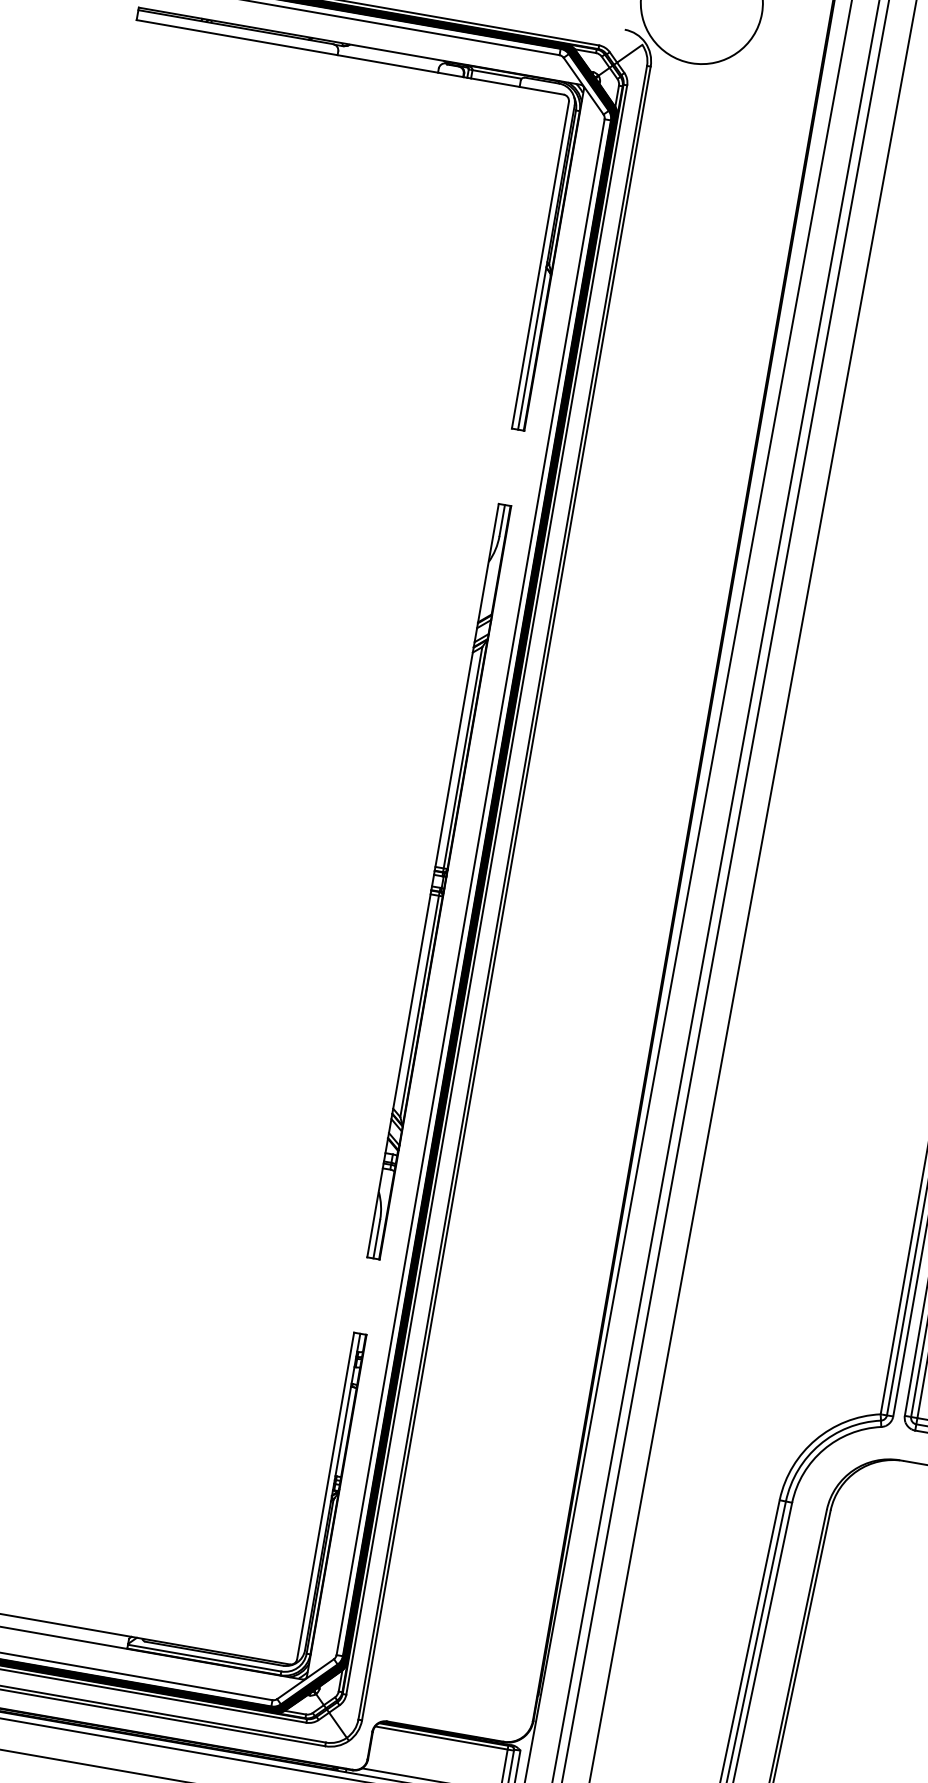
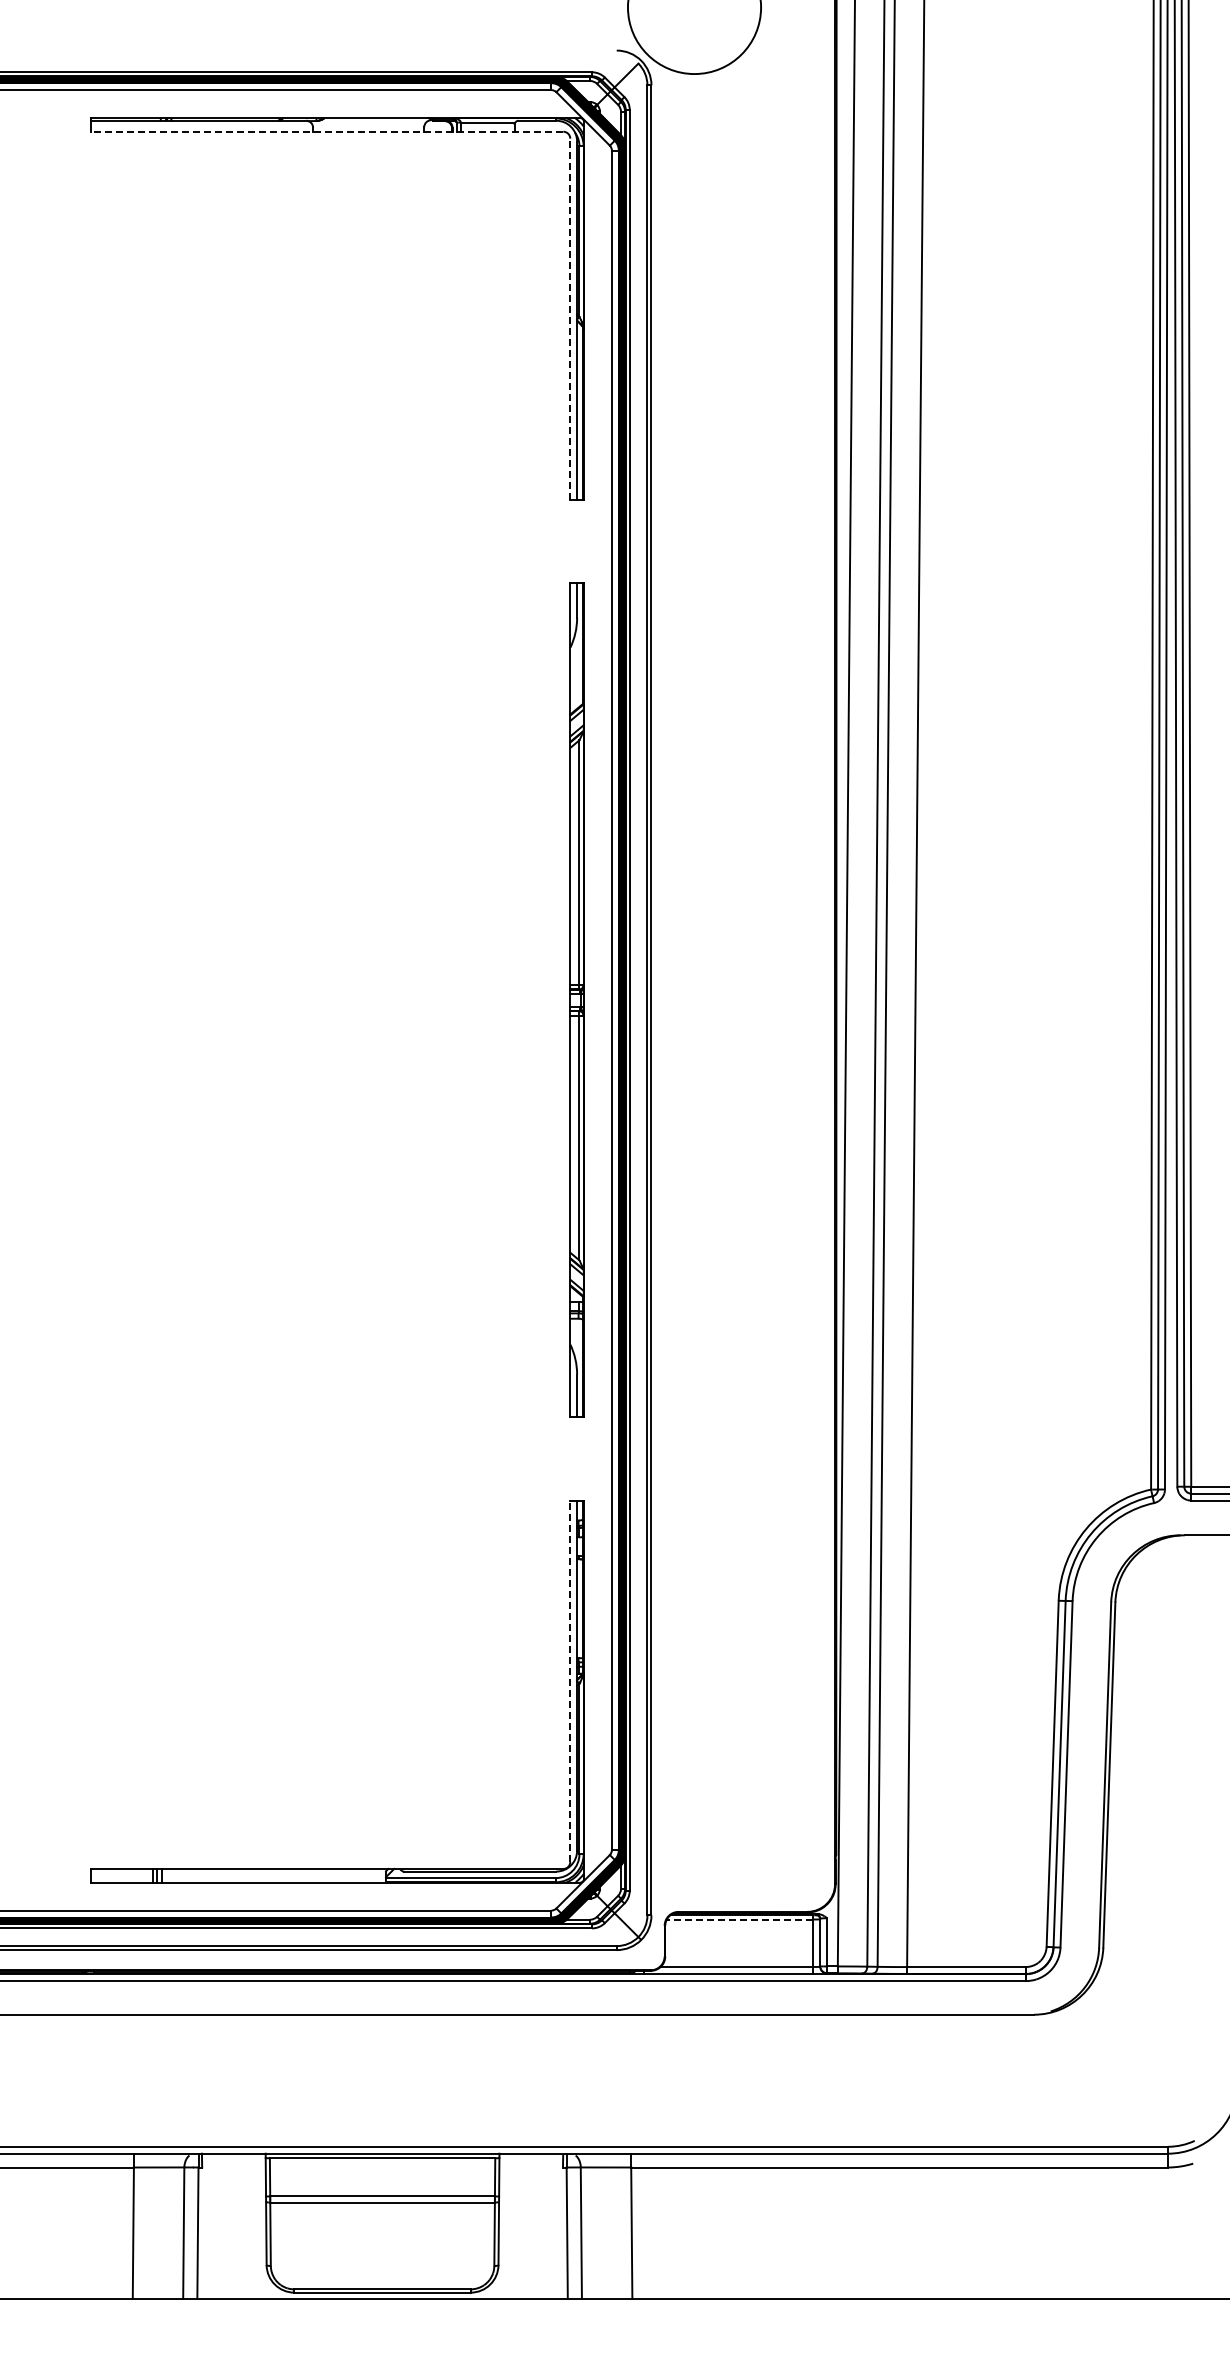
line: (349, 57) -> (326, 131), solid -> dashed
line: (540, 265) -> (570, 319), solid -> dashed
line: (325, 1496) -> (570, 1681), solid -> dashed
line: (440, 1737) -> (739, 1919), solid -> dashed

